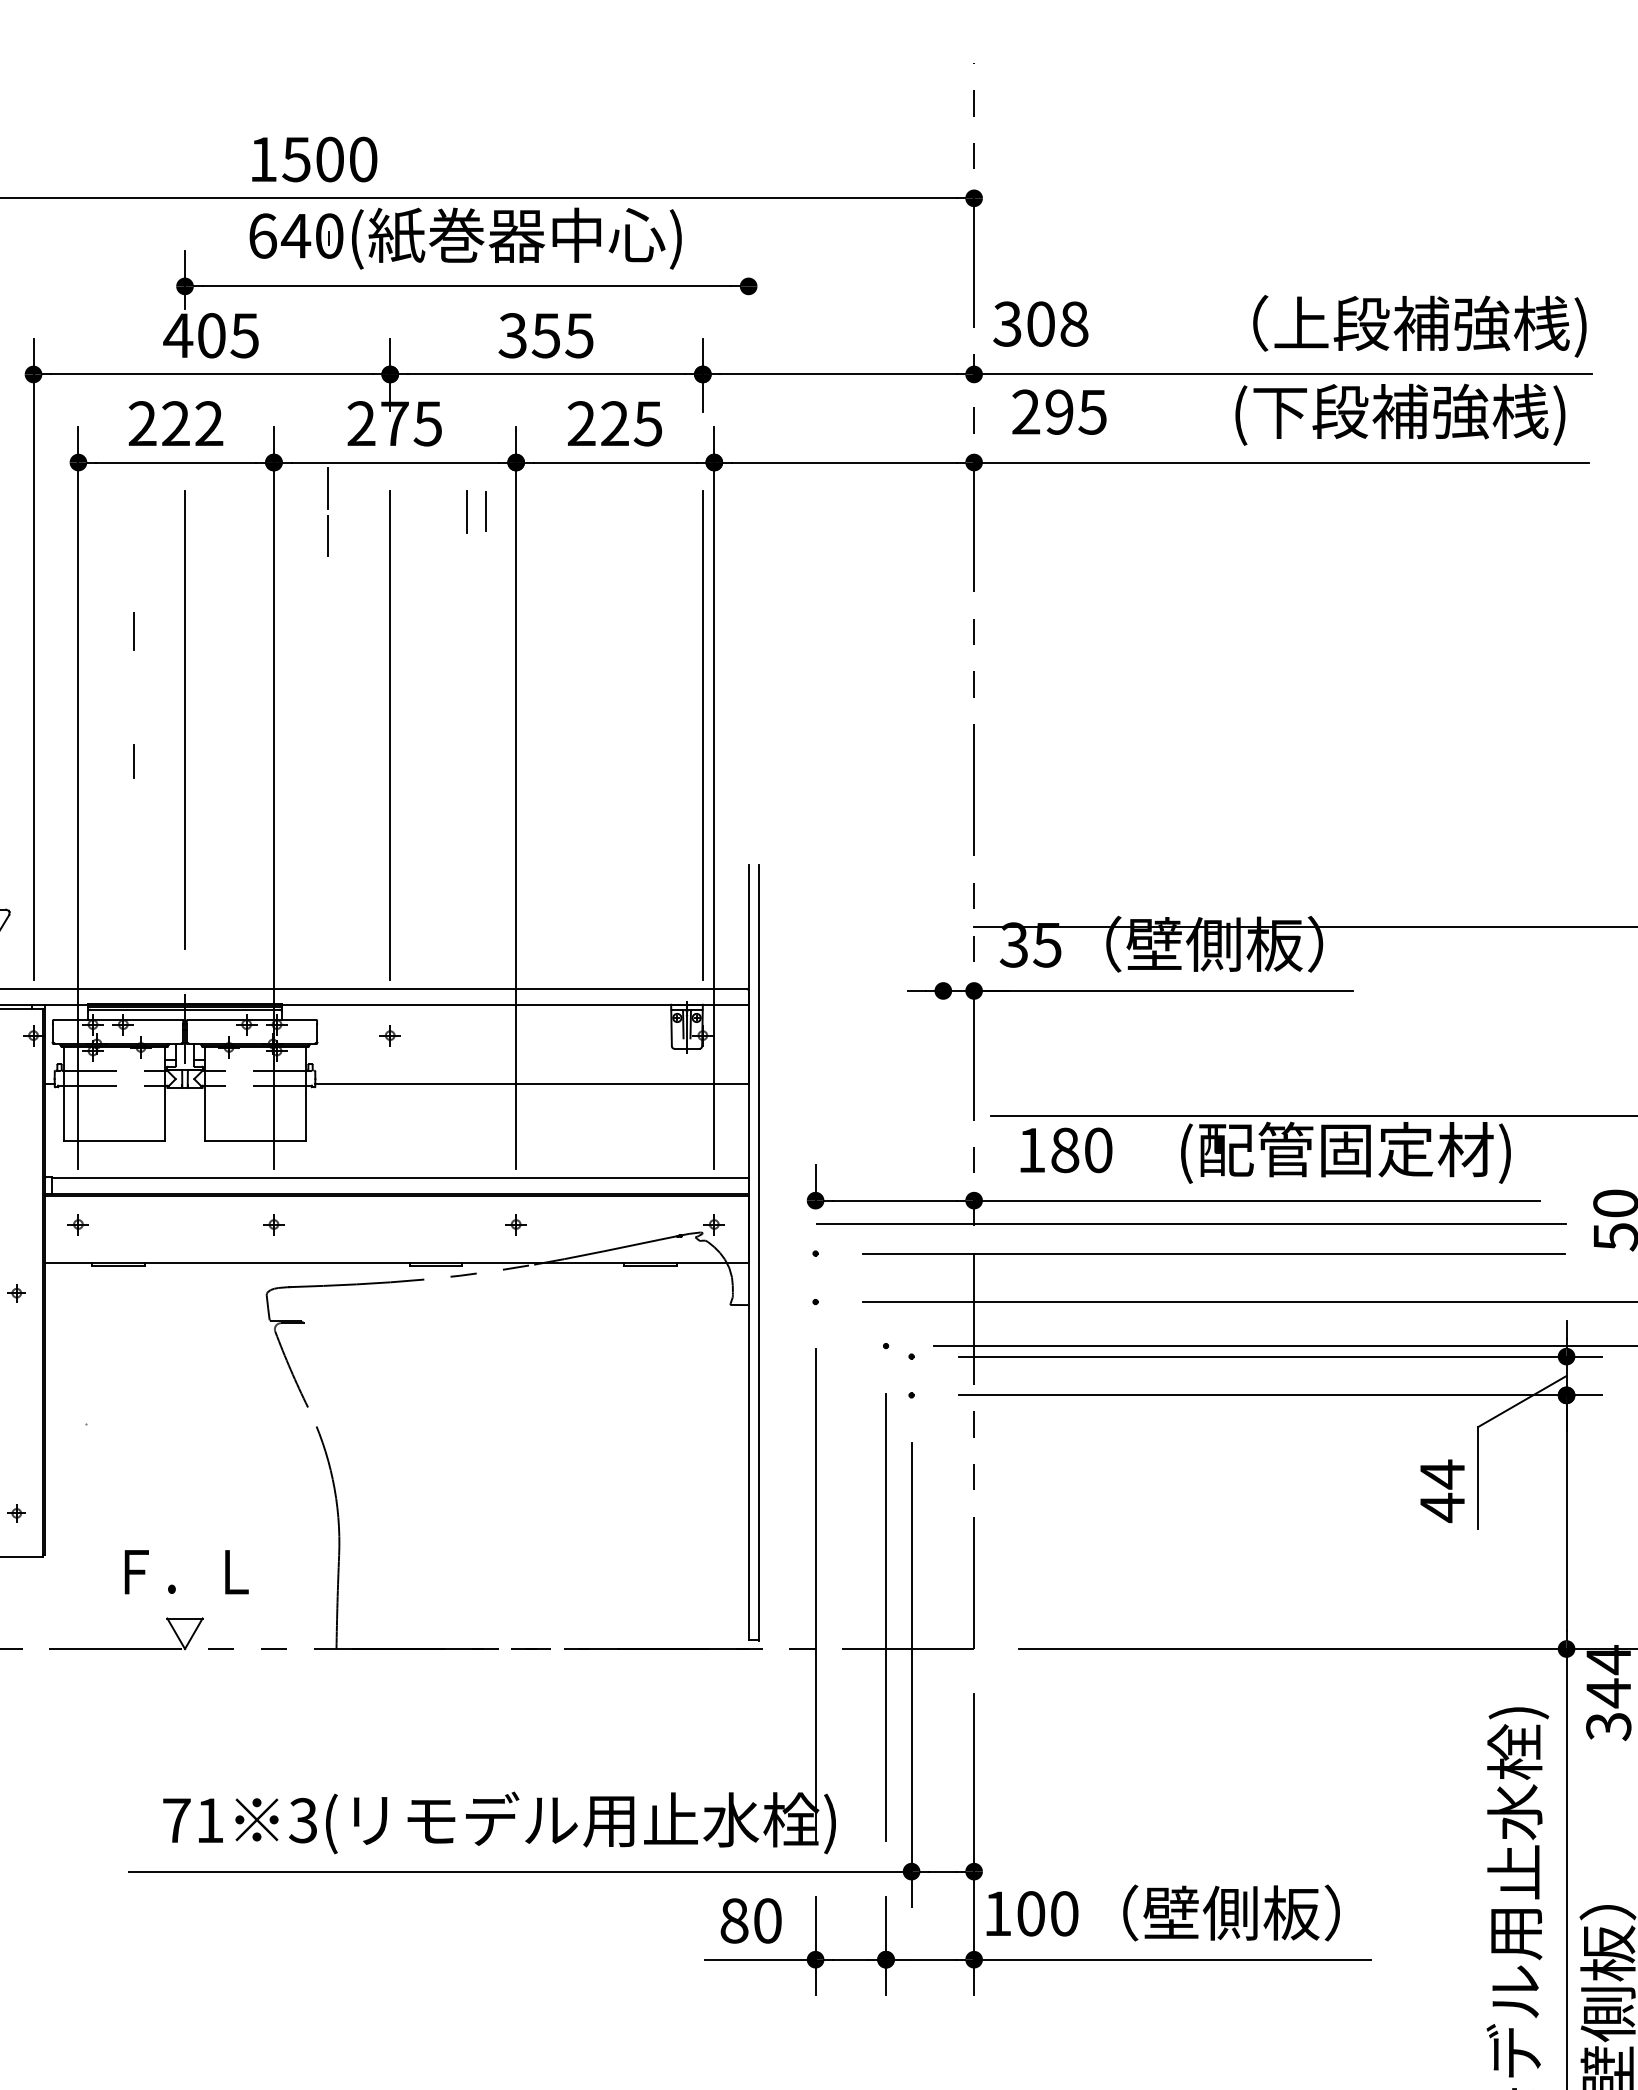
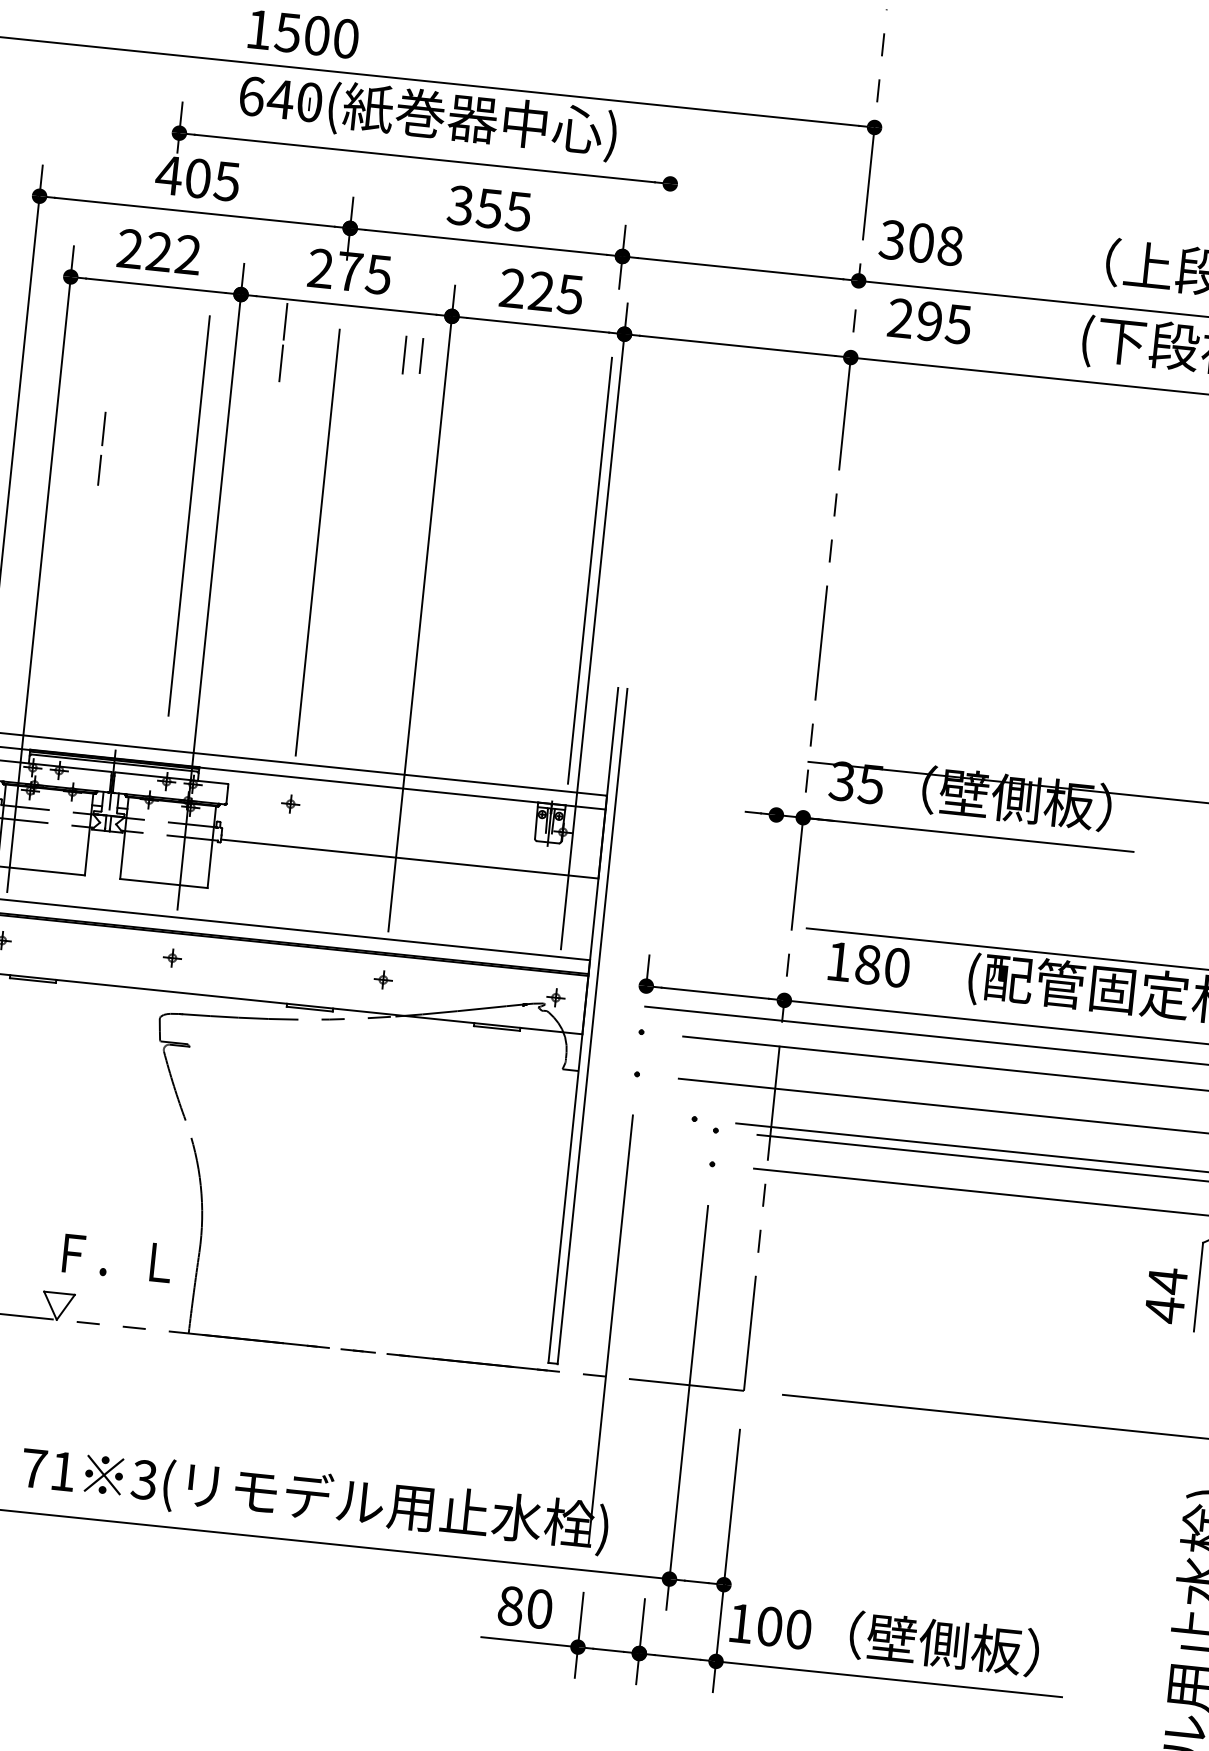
line: (184, 719) -> (188, 515), moved
line: (133, 761) -> (99, 470), moved
text: (186, 1572) -> (117, 1258), moved
line: (886, 1616) -> (670, 1354), removed

